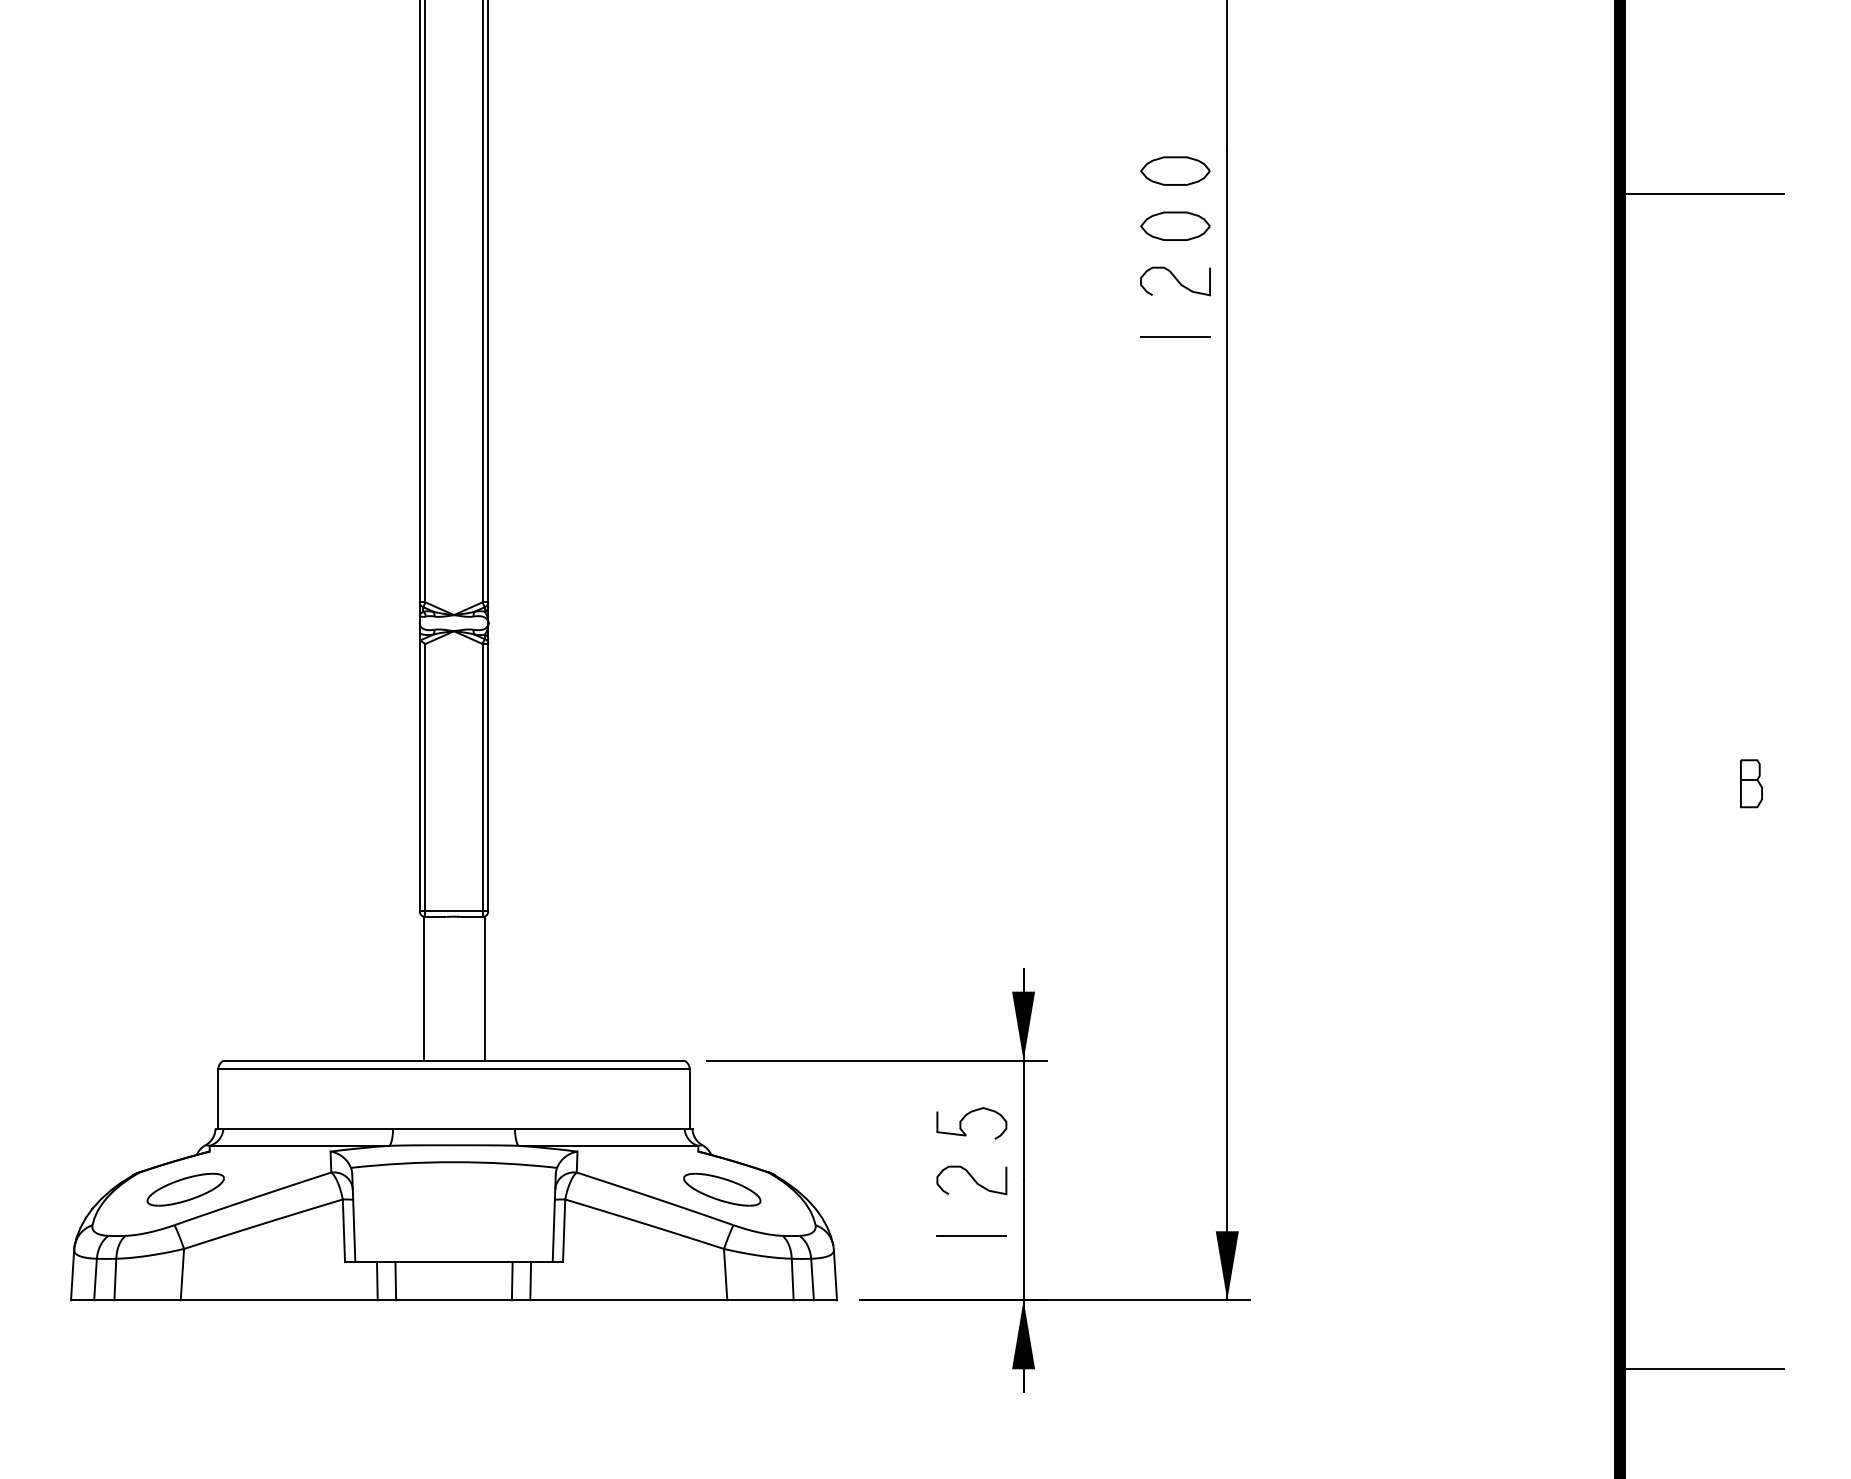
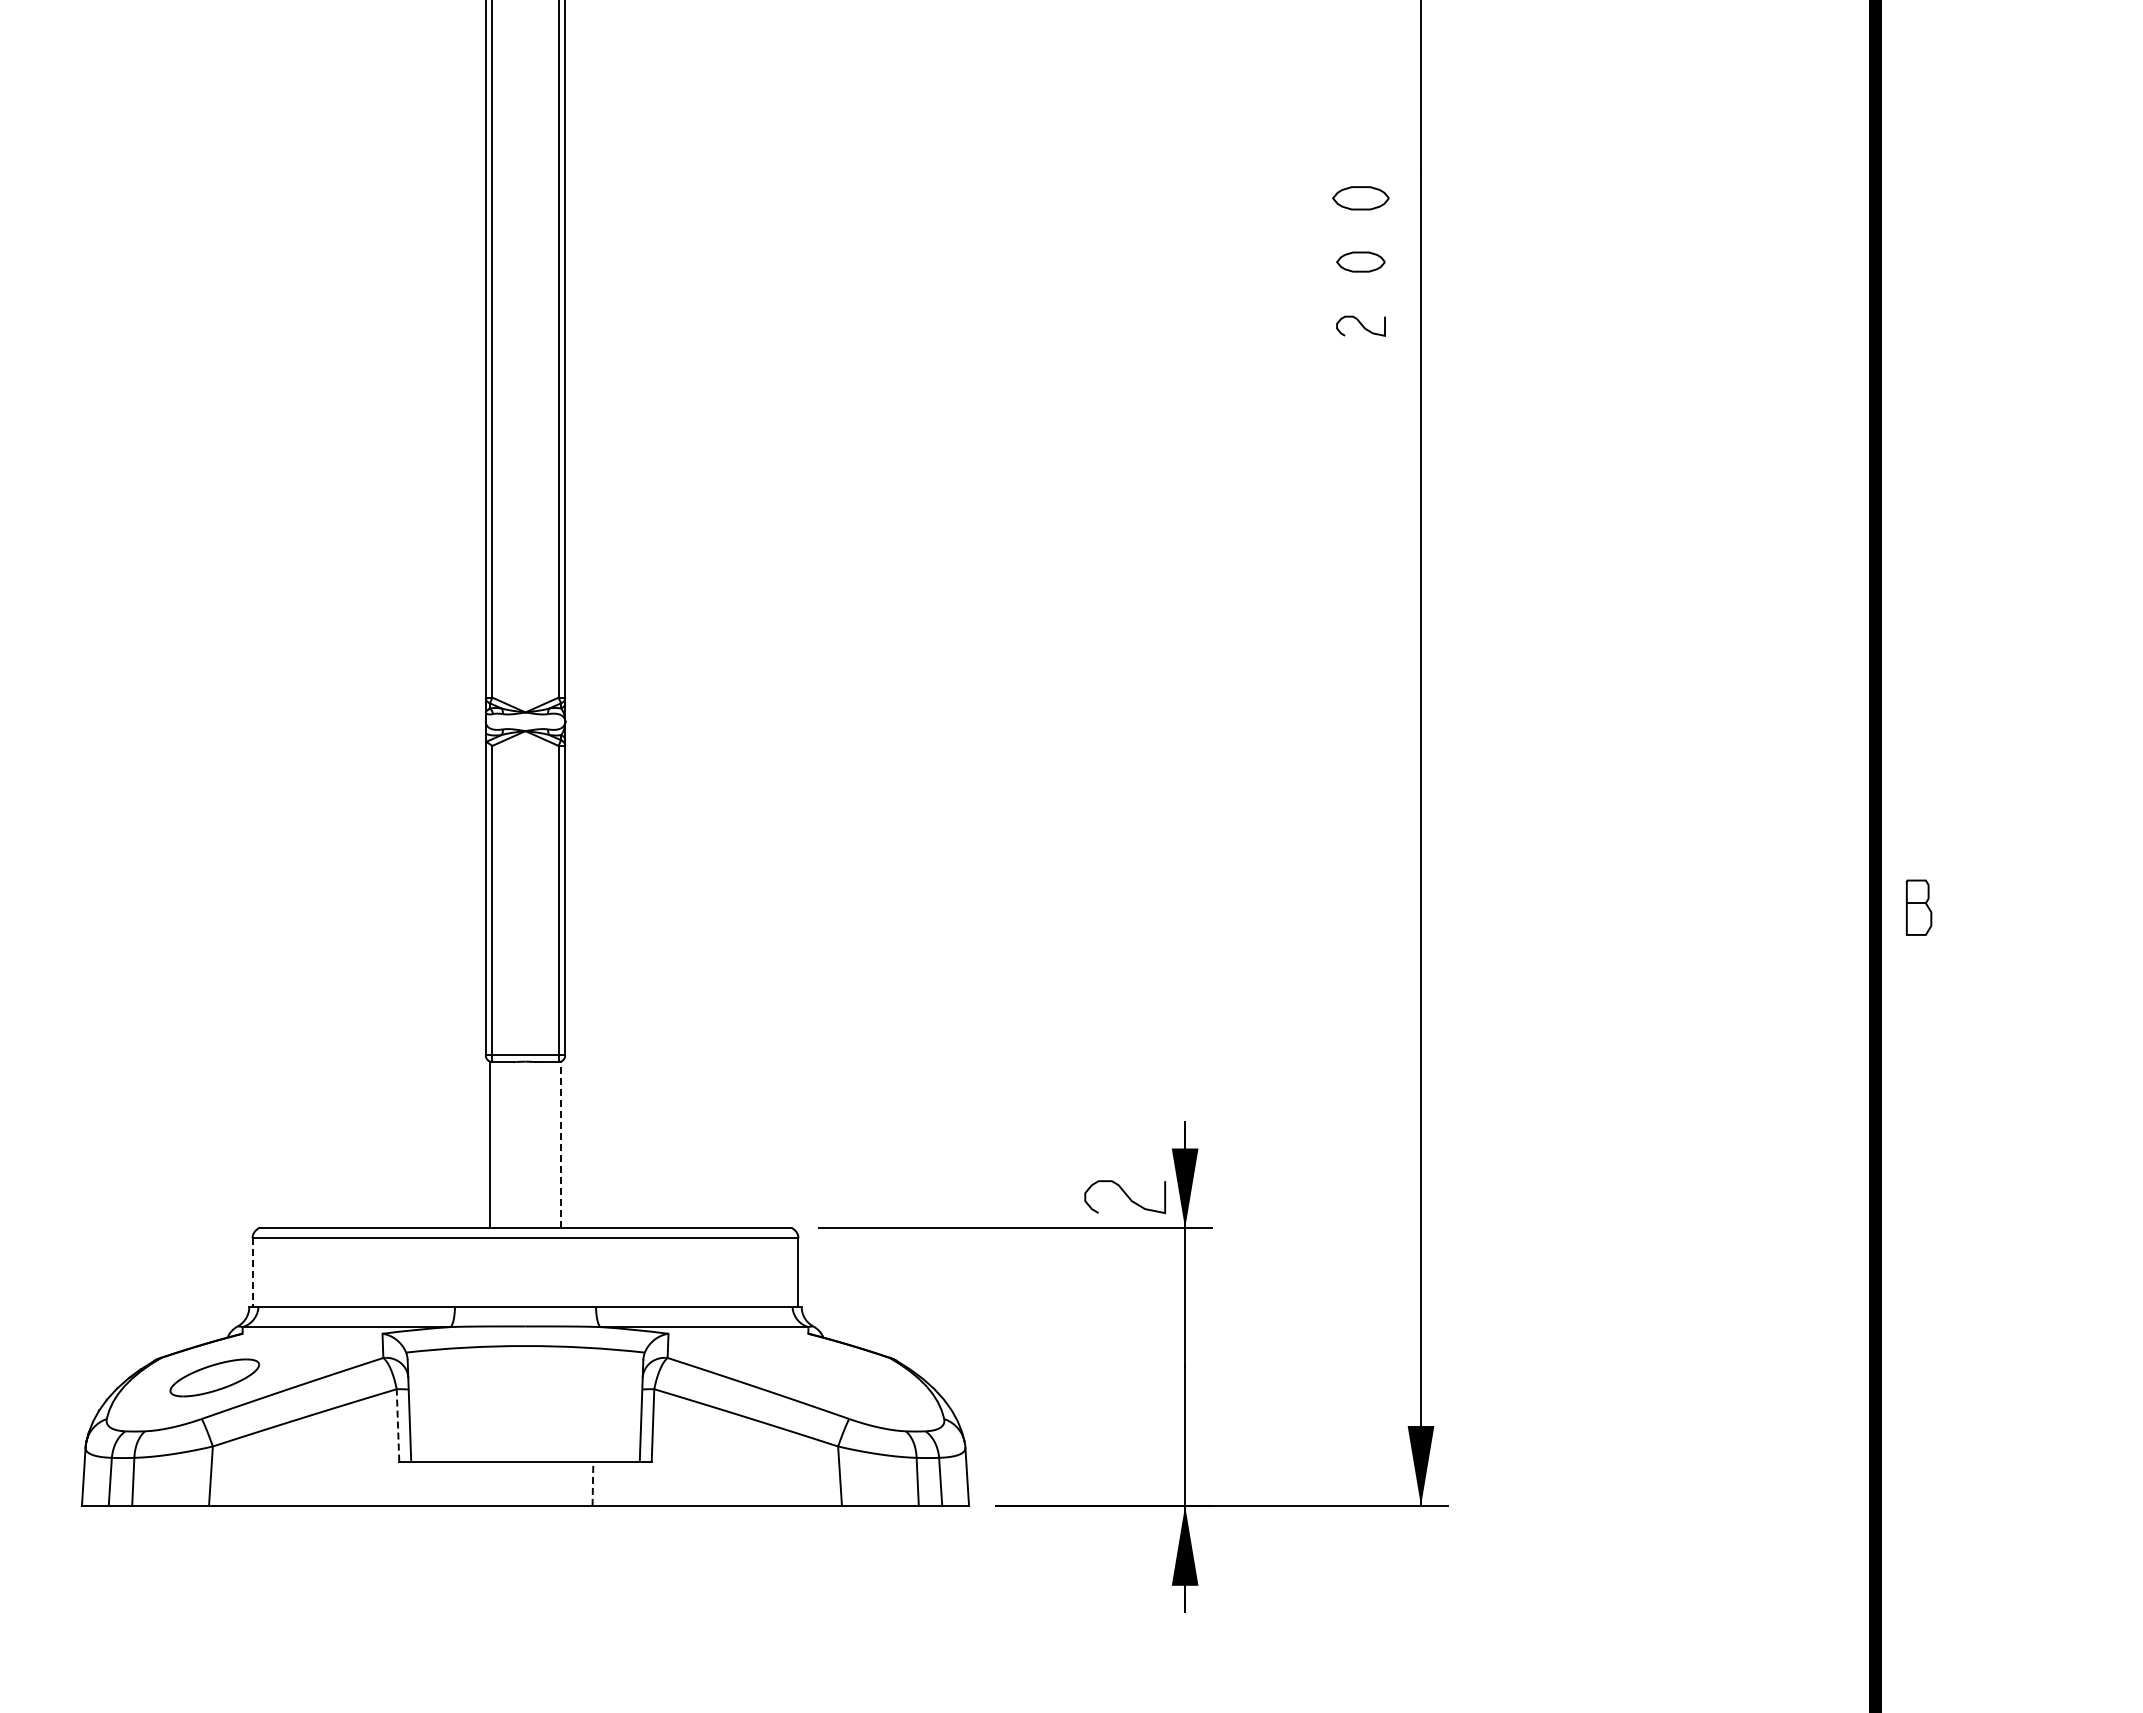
part: (1175, 171) -> (1360, 198), size x0.7
line: (1701, 193) -> (1970, 224), removed
part: (1175, 225) -> (1360, 261), size x0.6
part: (1175, 281) -> (1360, 326), size x0.6
line: (1175, 336) -> (1361, 389), removed
part: (1751, 783) -> (1919, 907), moved
line: (484, 988) -> (560, 1144), solid -> dashed
line: (218, 1098) -> (252, 1272), solid -> dashed
curve: (965, 1117) -> (1117, 1294), removed
curve: (972, 1179) -> (1126, 1196), moved
part: (722, 1189) -> (836, 1377), removed
line: (343, 1229) -> (397, 1424), solid -> dashed
line: (972, 1236) -> (1125, 1431), removed
line: (377, 1280) -> (436, 1483), removed
line: (395, 1280) -> (457, 1483), removed
line: (511, 1280) -> (592, 1483), solid -> dashed
line: (530, 1280) -> (613, 1483), removed
line: (1701, 1368) -> (1970, 1585), removed

